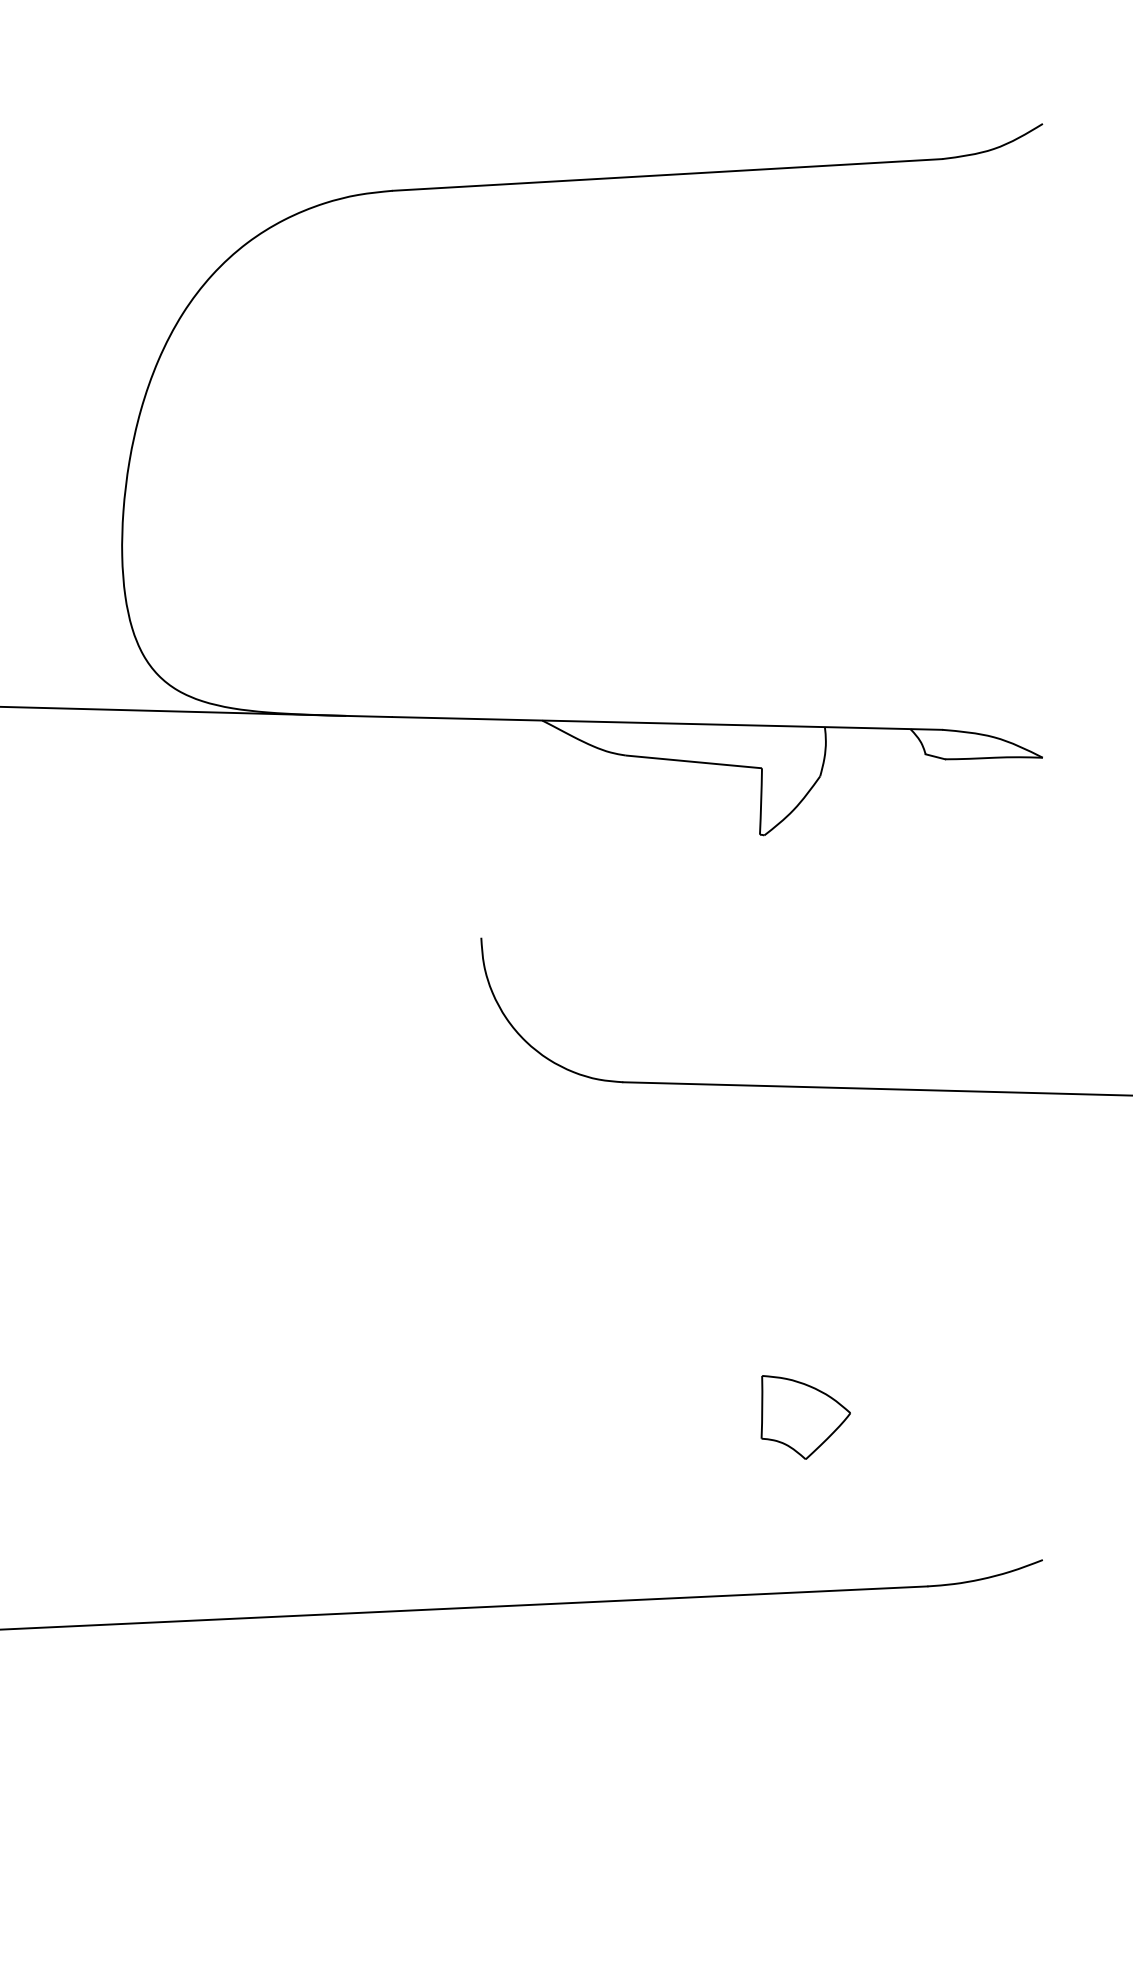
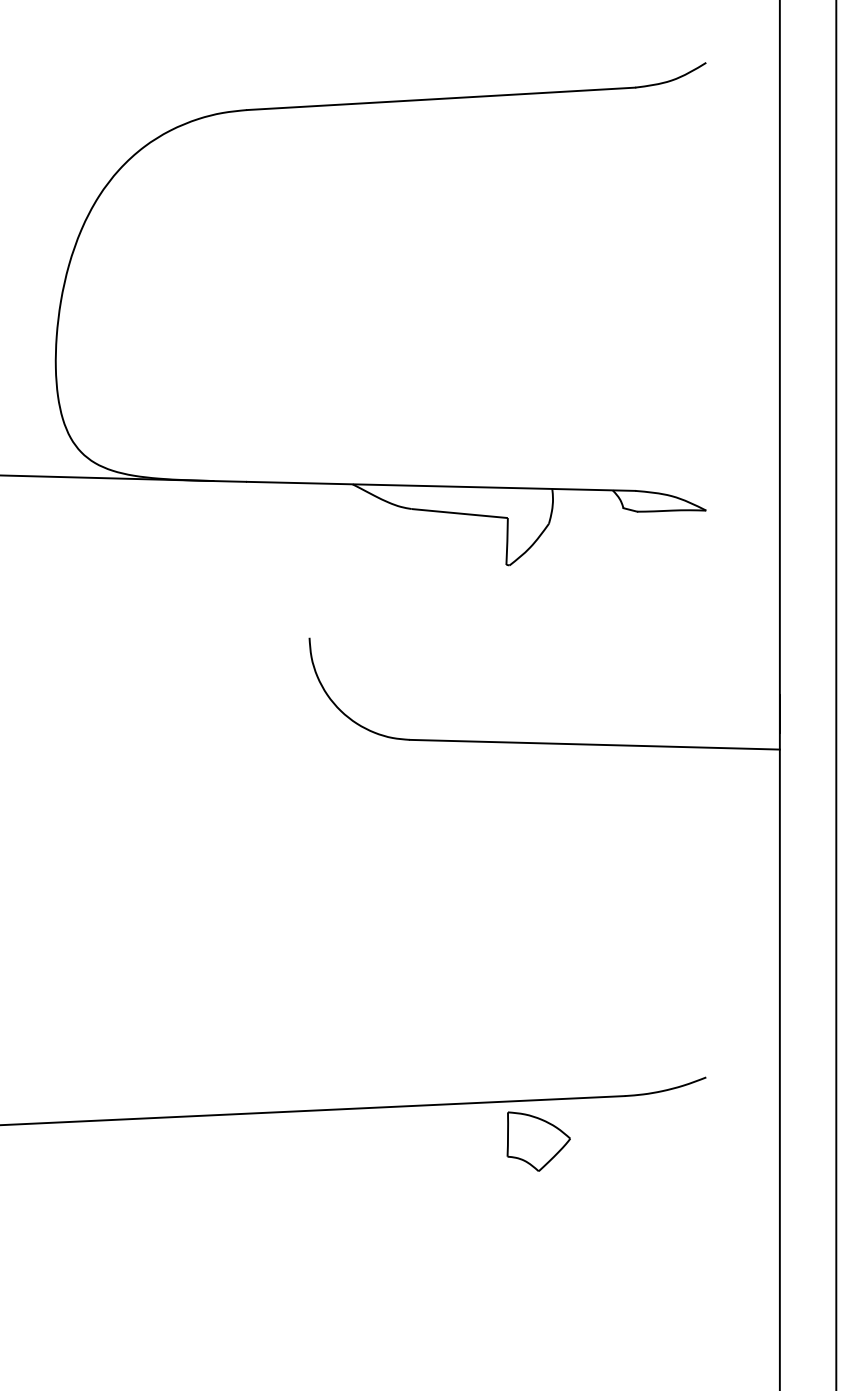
part: (805, 1417) -> (538, 1141), moved

